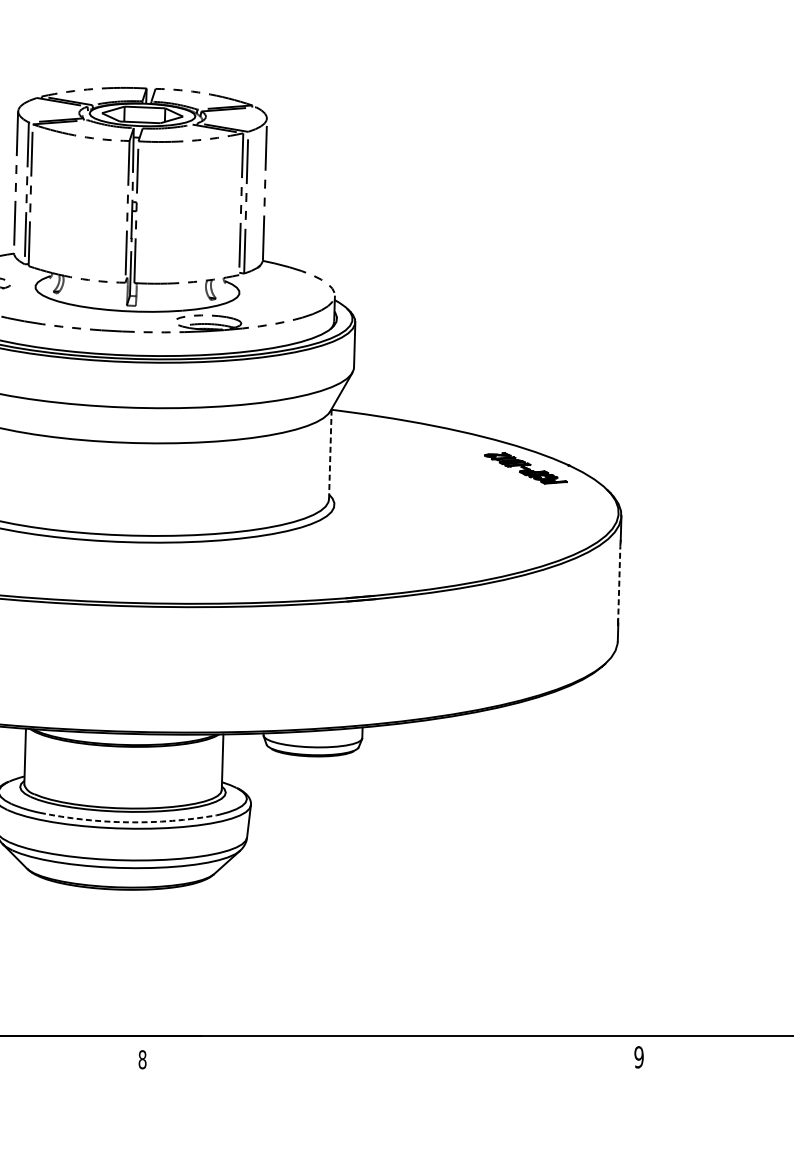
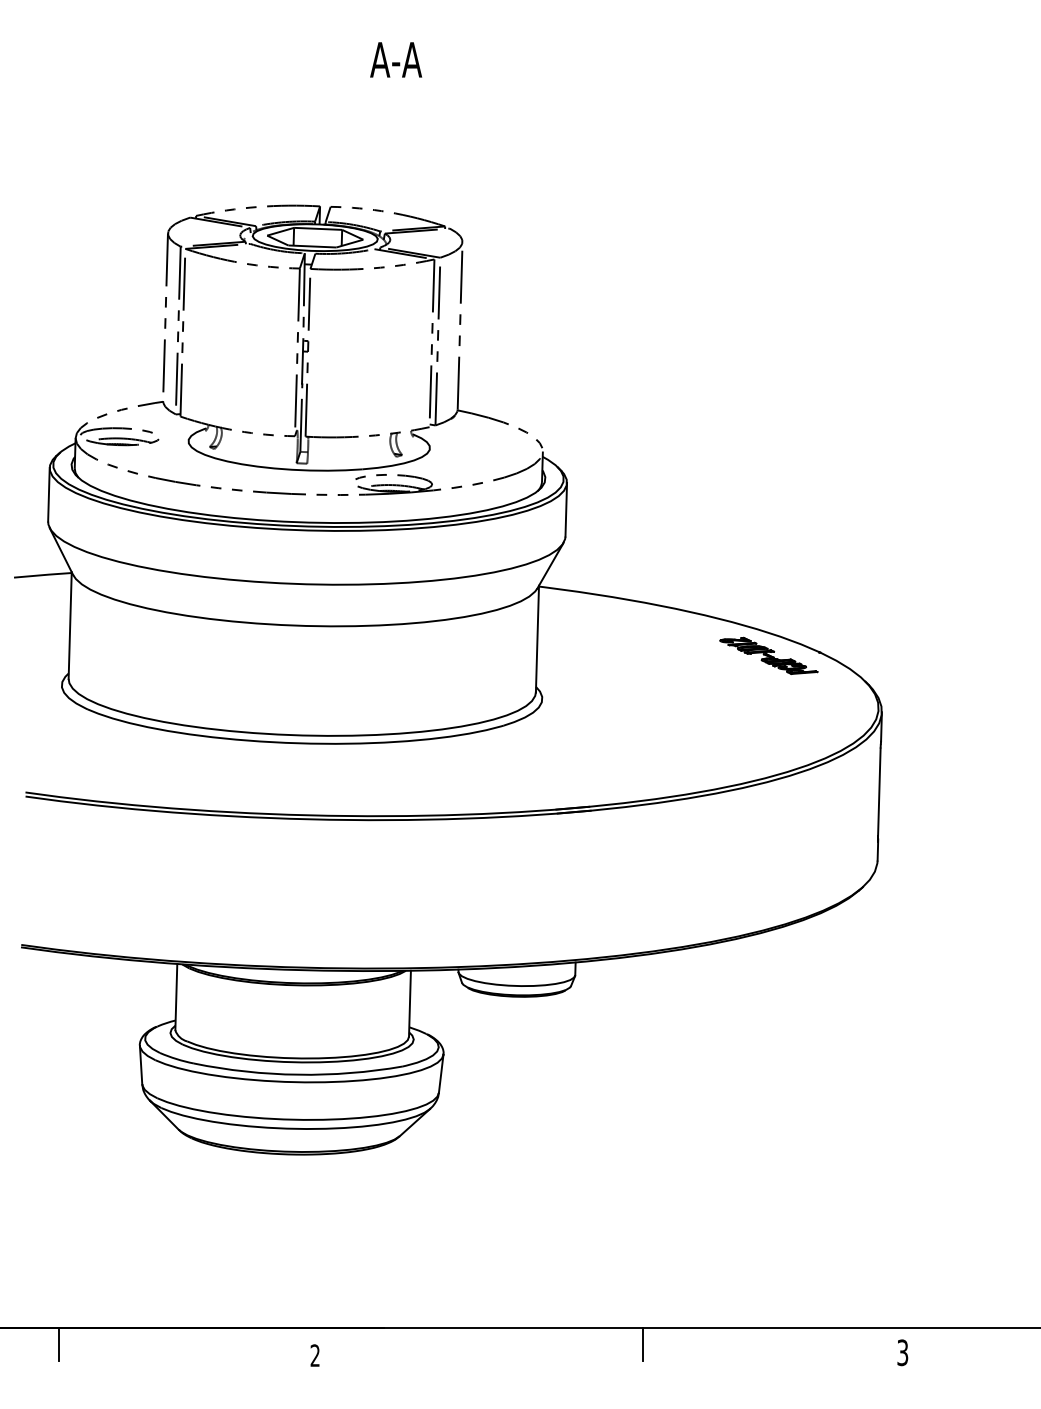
line: (330, 453) -> (537, 638), dashed -> solid
line: (619, 585) -> (879, 794), dashed -> solid
arc: (128, 822) -> (298, 1074), dashed -> solid
line: (419, 1050) -> (643, 1344), added
text: (638, 1057) -> (902, 1352), 9 -> 3
text: (141, 1059) -> (314, 1355), 8 -> 2

